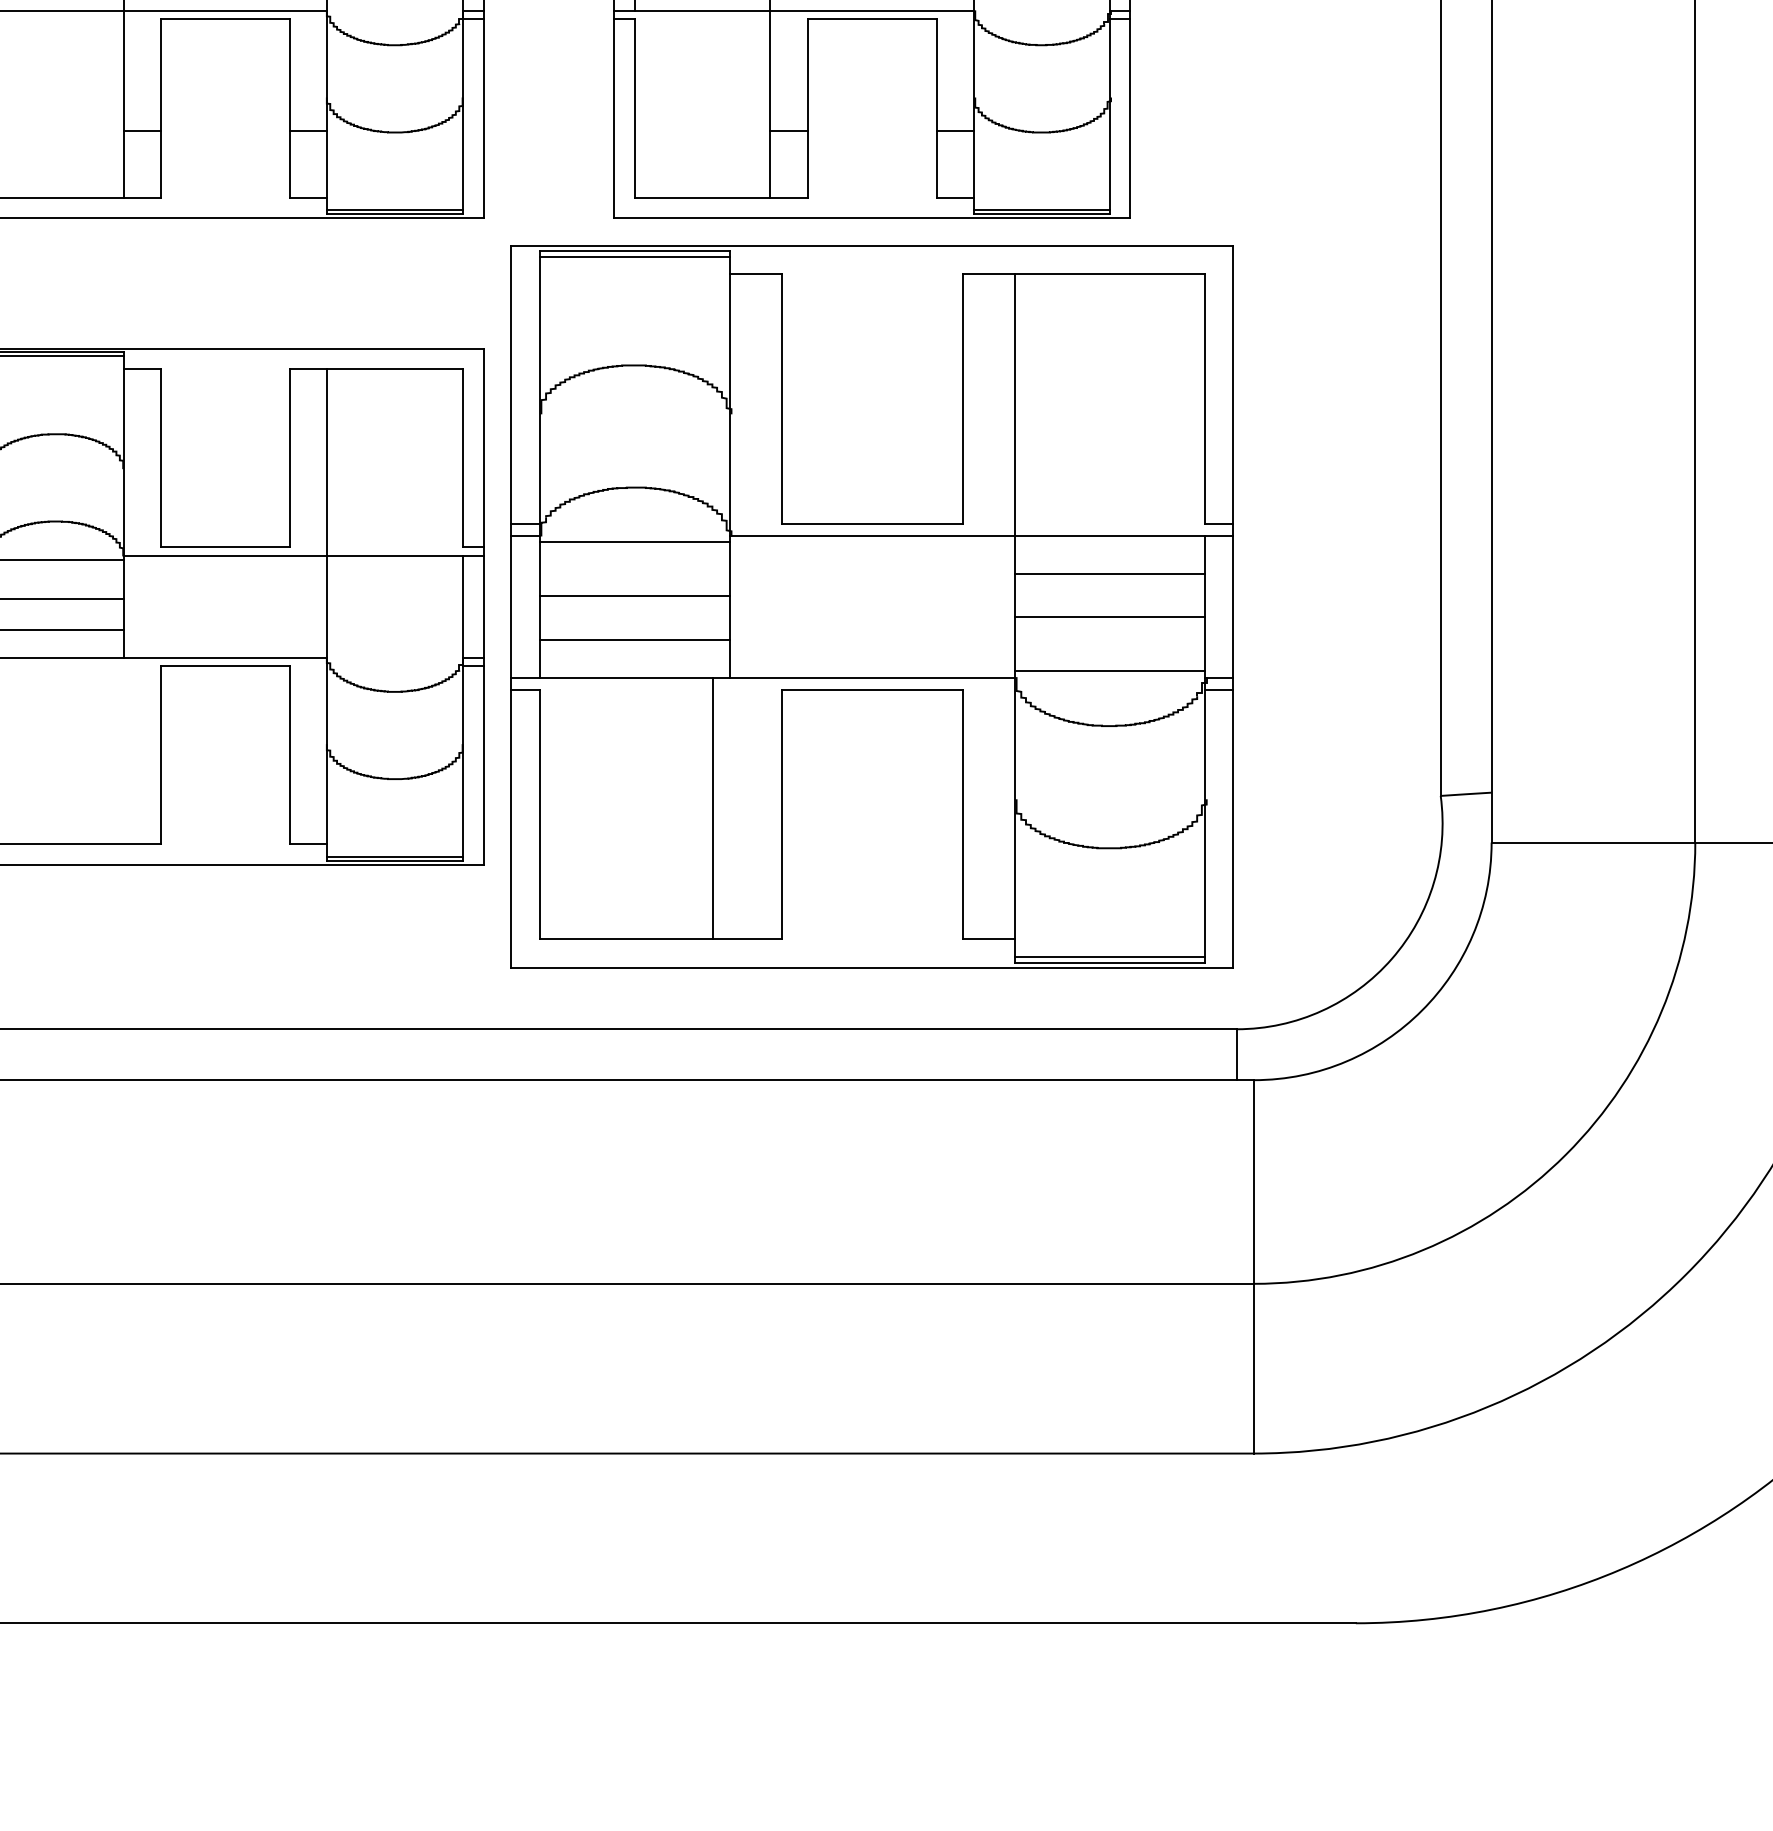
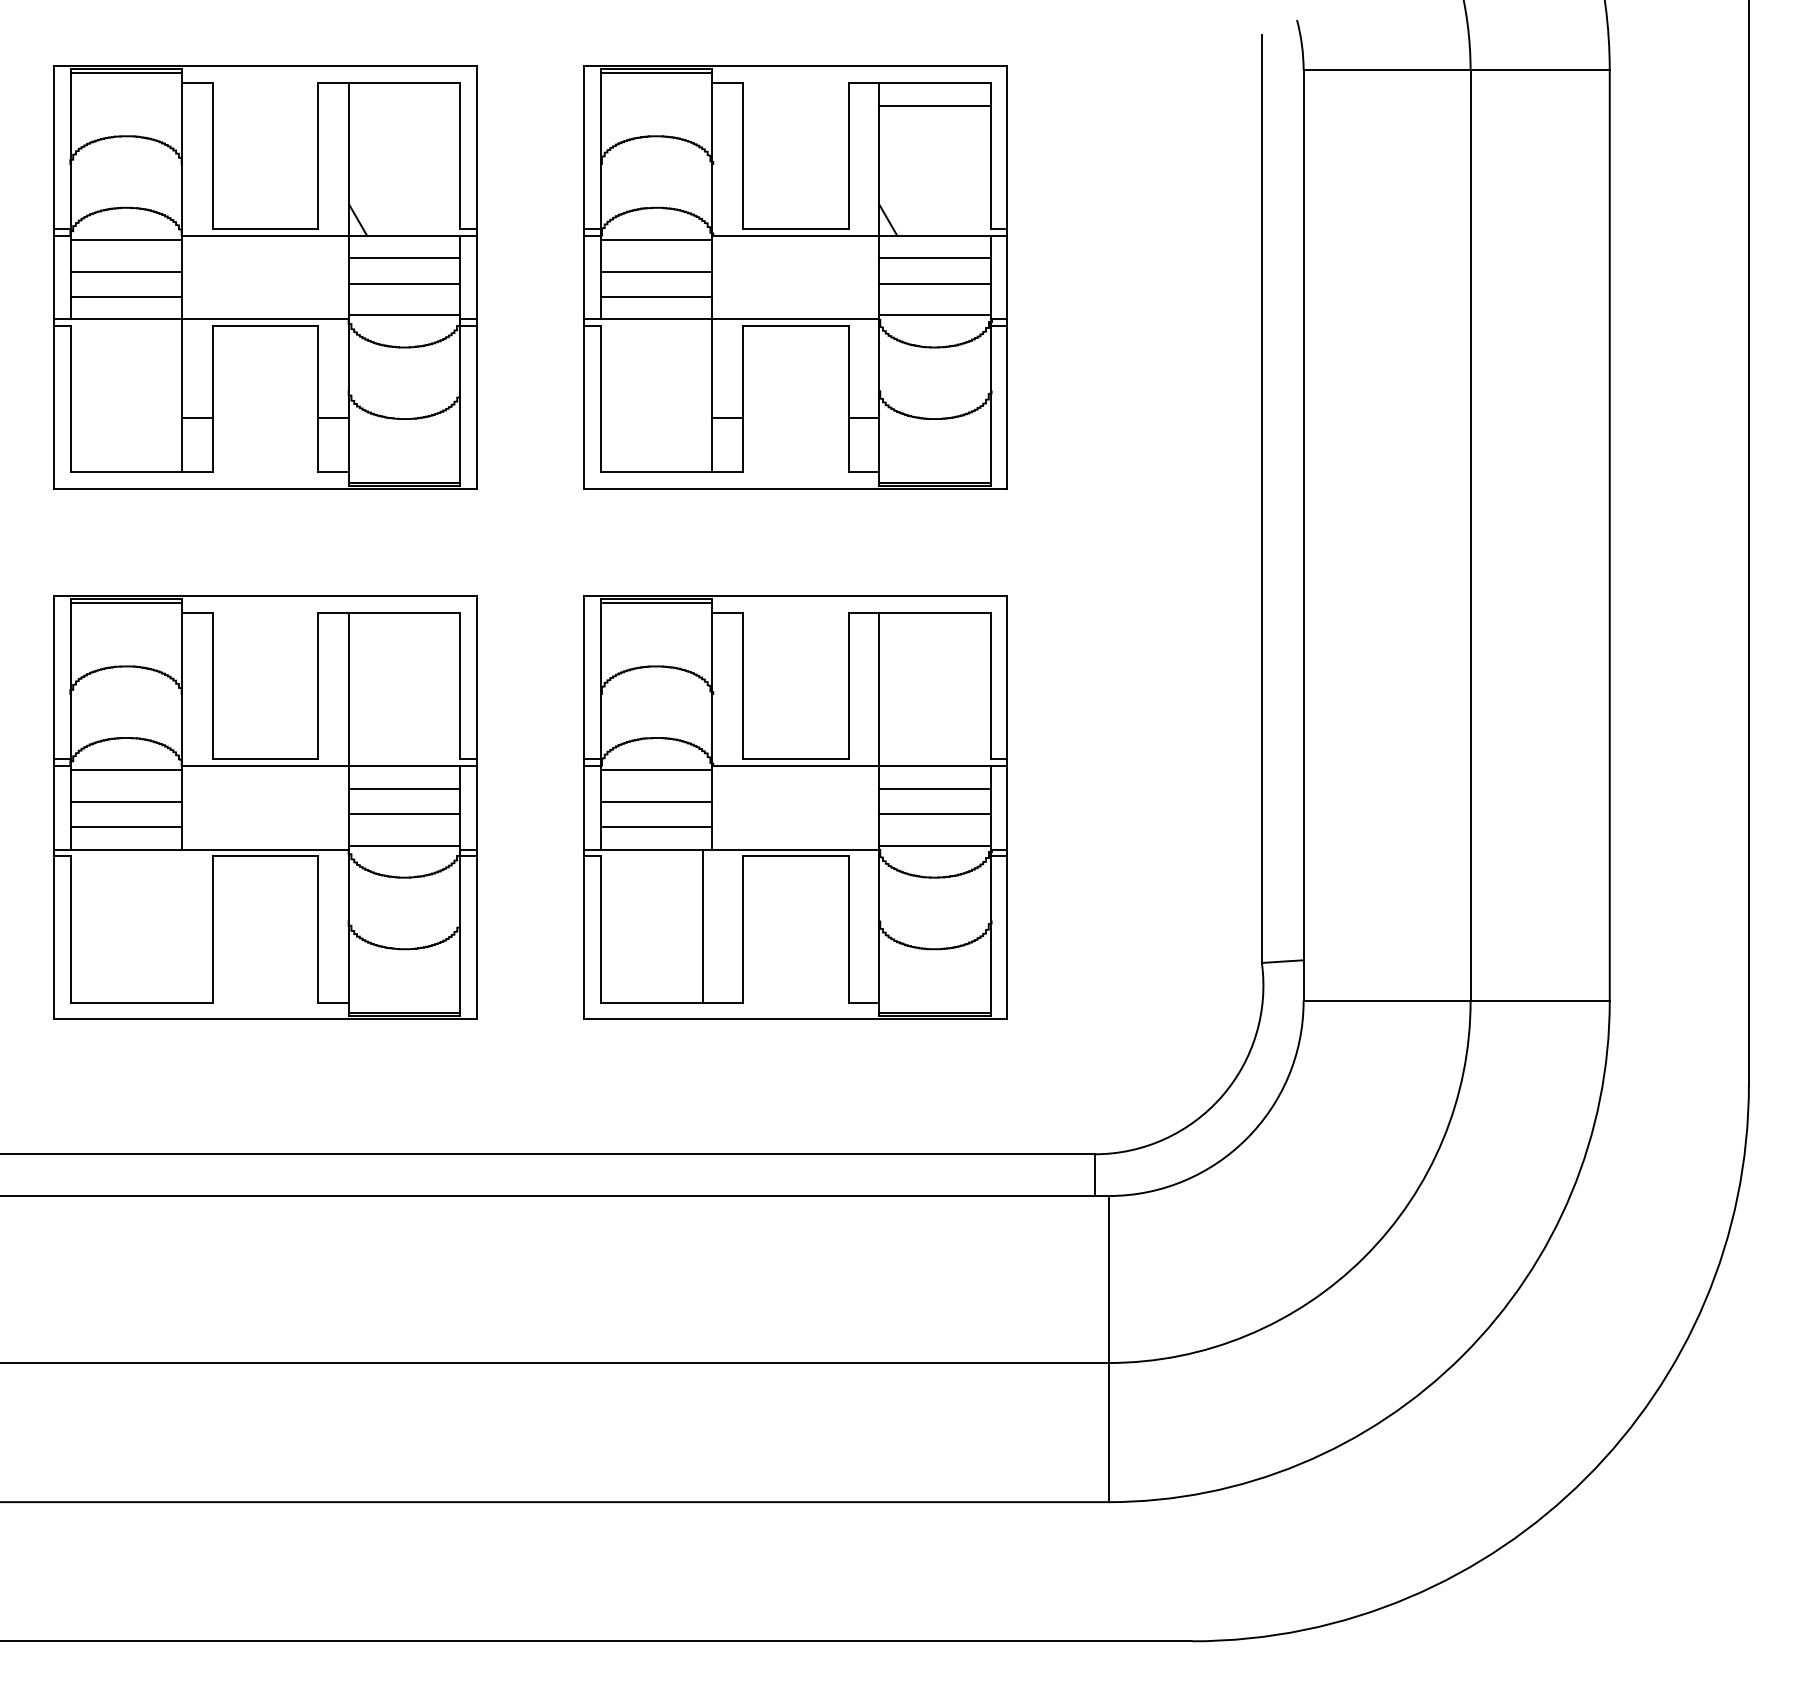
line: (394, 6) -> (404, 315), added
line: (1041, 6) -> (934, 315), added
line: (394, 583) -> (404, 788), added
part: (871, 606) -> (795, 807), size x0.71
line: (394, 613) -> (404, 813), added
line: (394, 652) -> (404, 845), added

